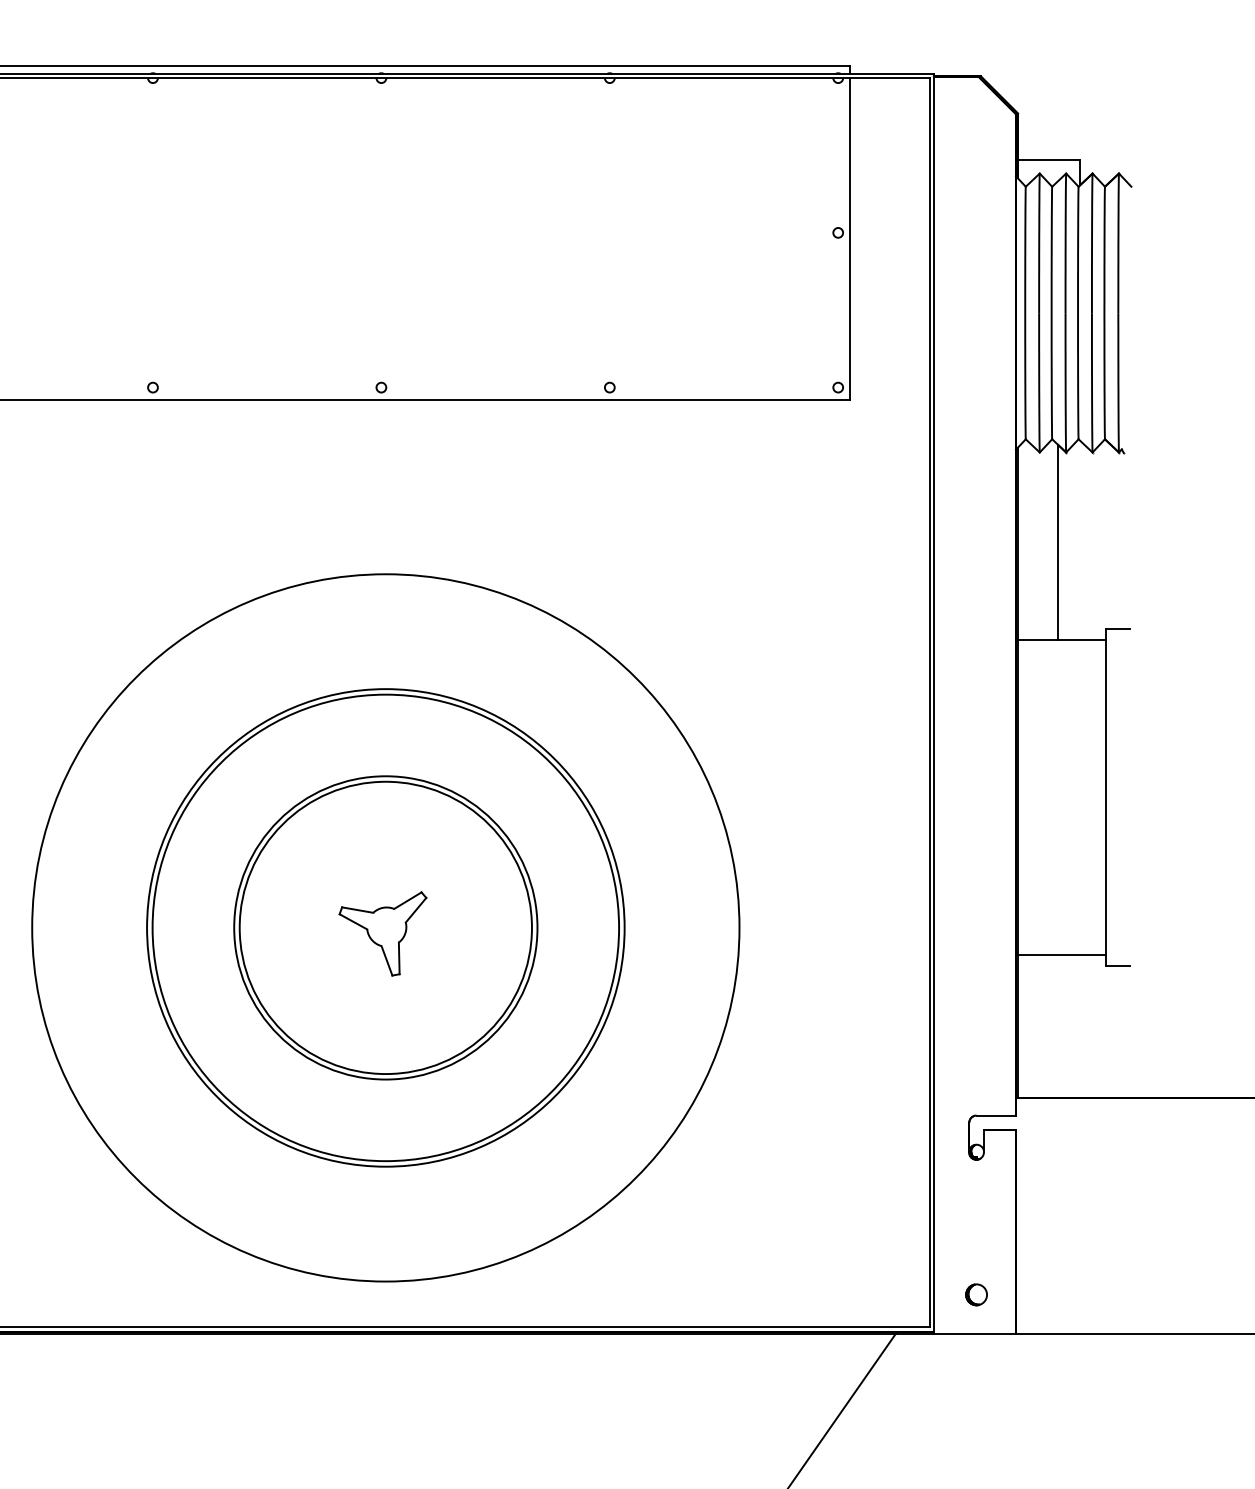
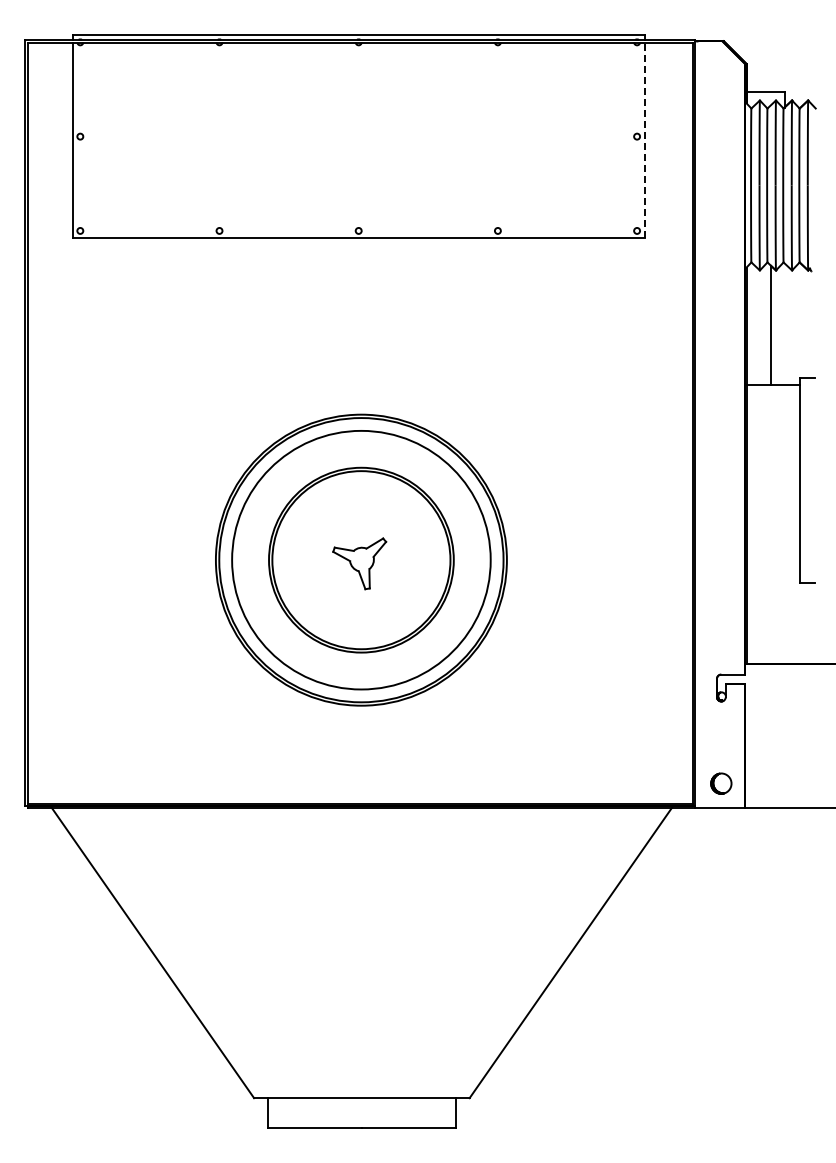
line: (850, 239) -> (644, 140), solid -> dashed
circle: (384, 926) -> (360, 559), size x0.6
line: (1062, 954) -> (773, 576), removed
part: (976, 1294) -> (721, 783), size x1.6

